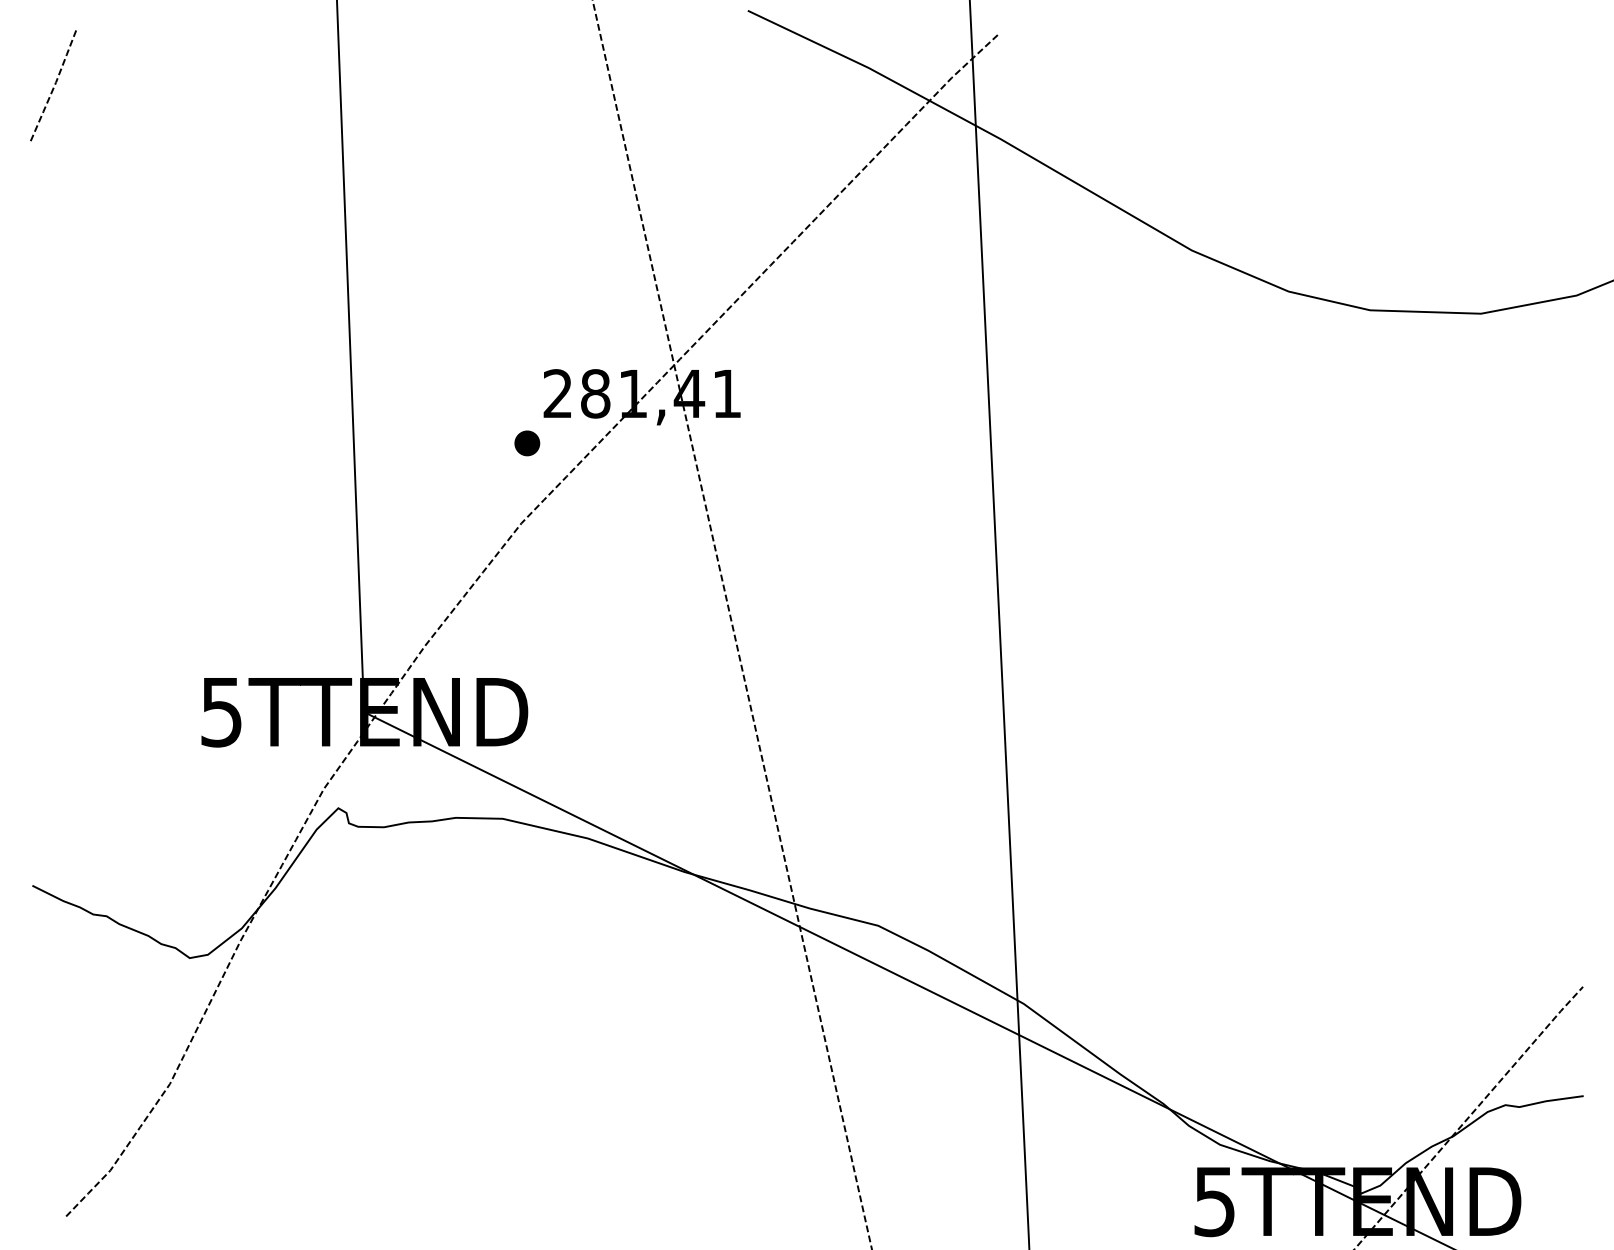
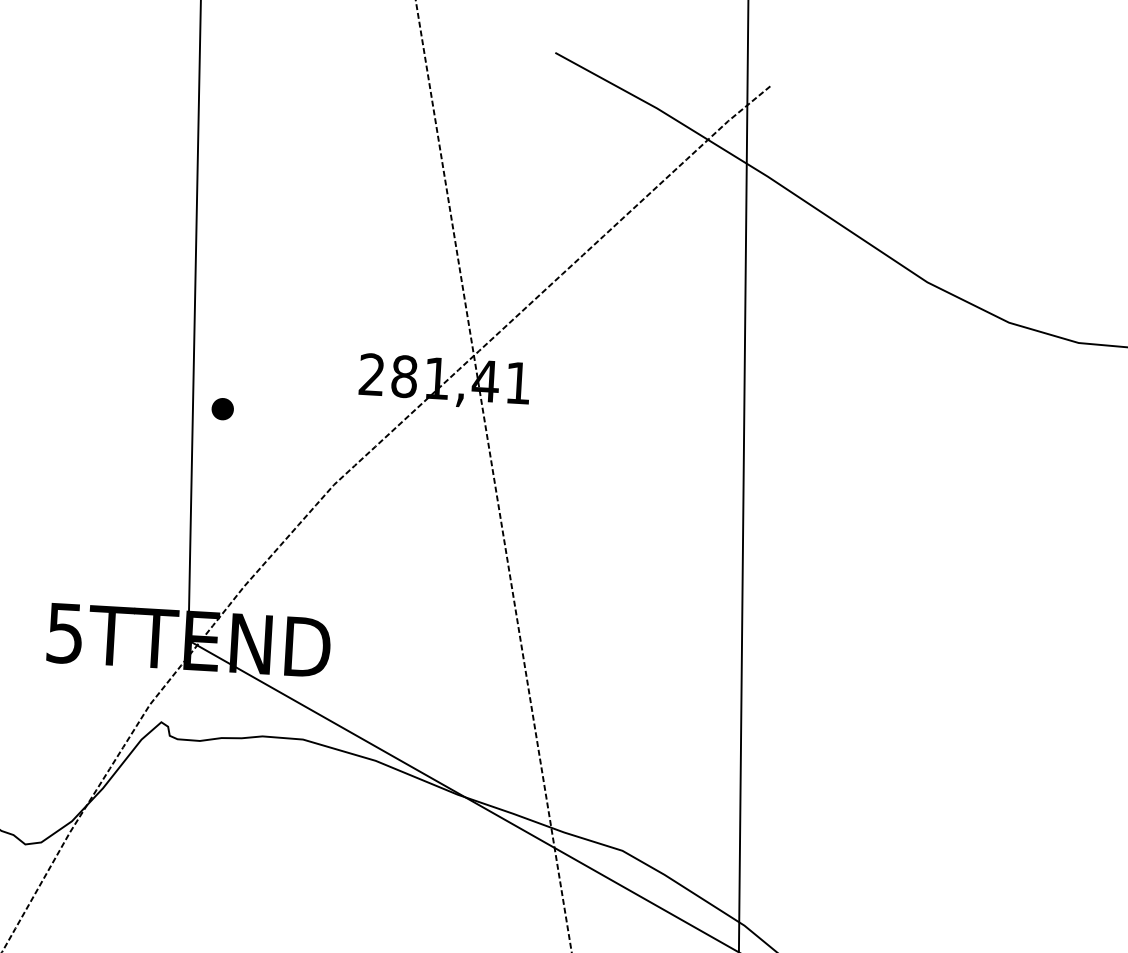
part: (527, 443) -> (222, 409), moved

